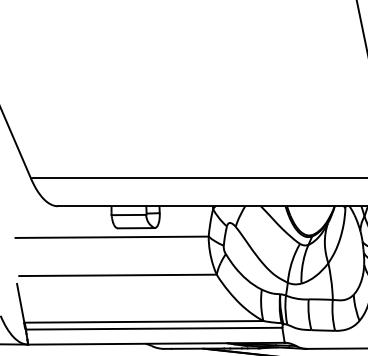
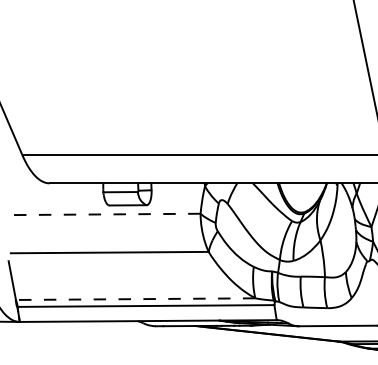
line: (111, 237) -> (103, 214), solid -> dashed
line: (143, 322) -> (135, 299), solid -> dashed

